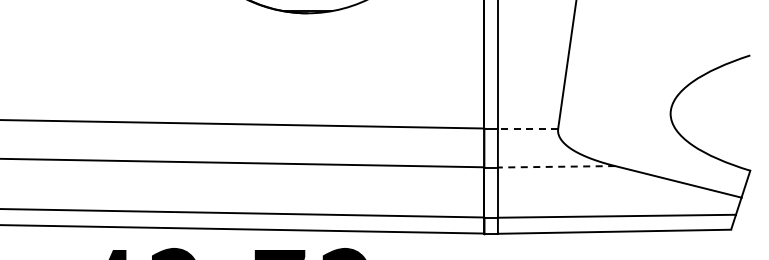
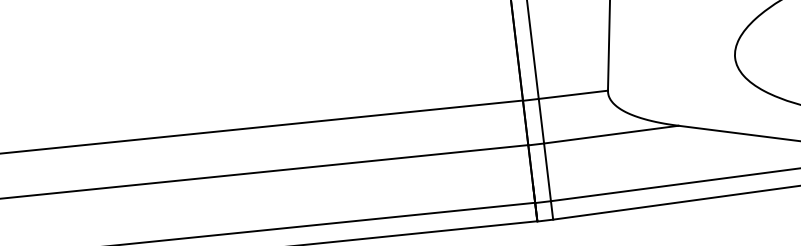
line: (527, 128) -> (572, 94), dashed -> solid
line: (556, 166) -> (611, 134), dashed -> solid

